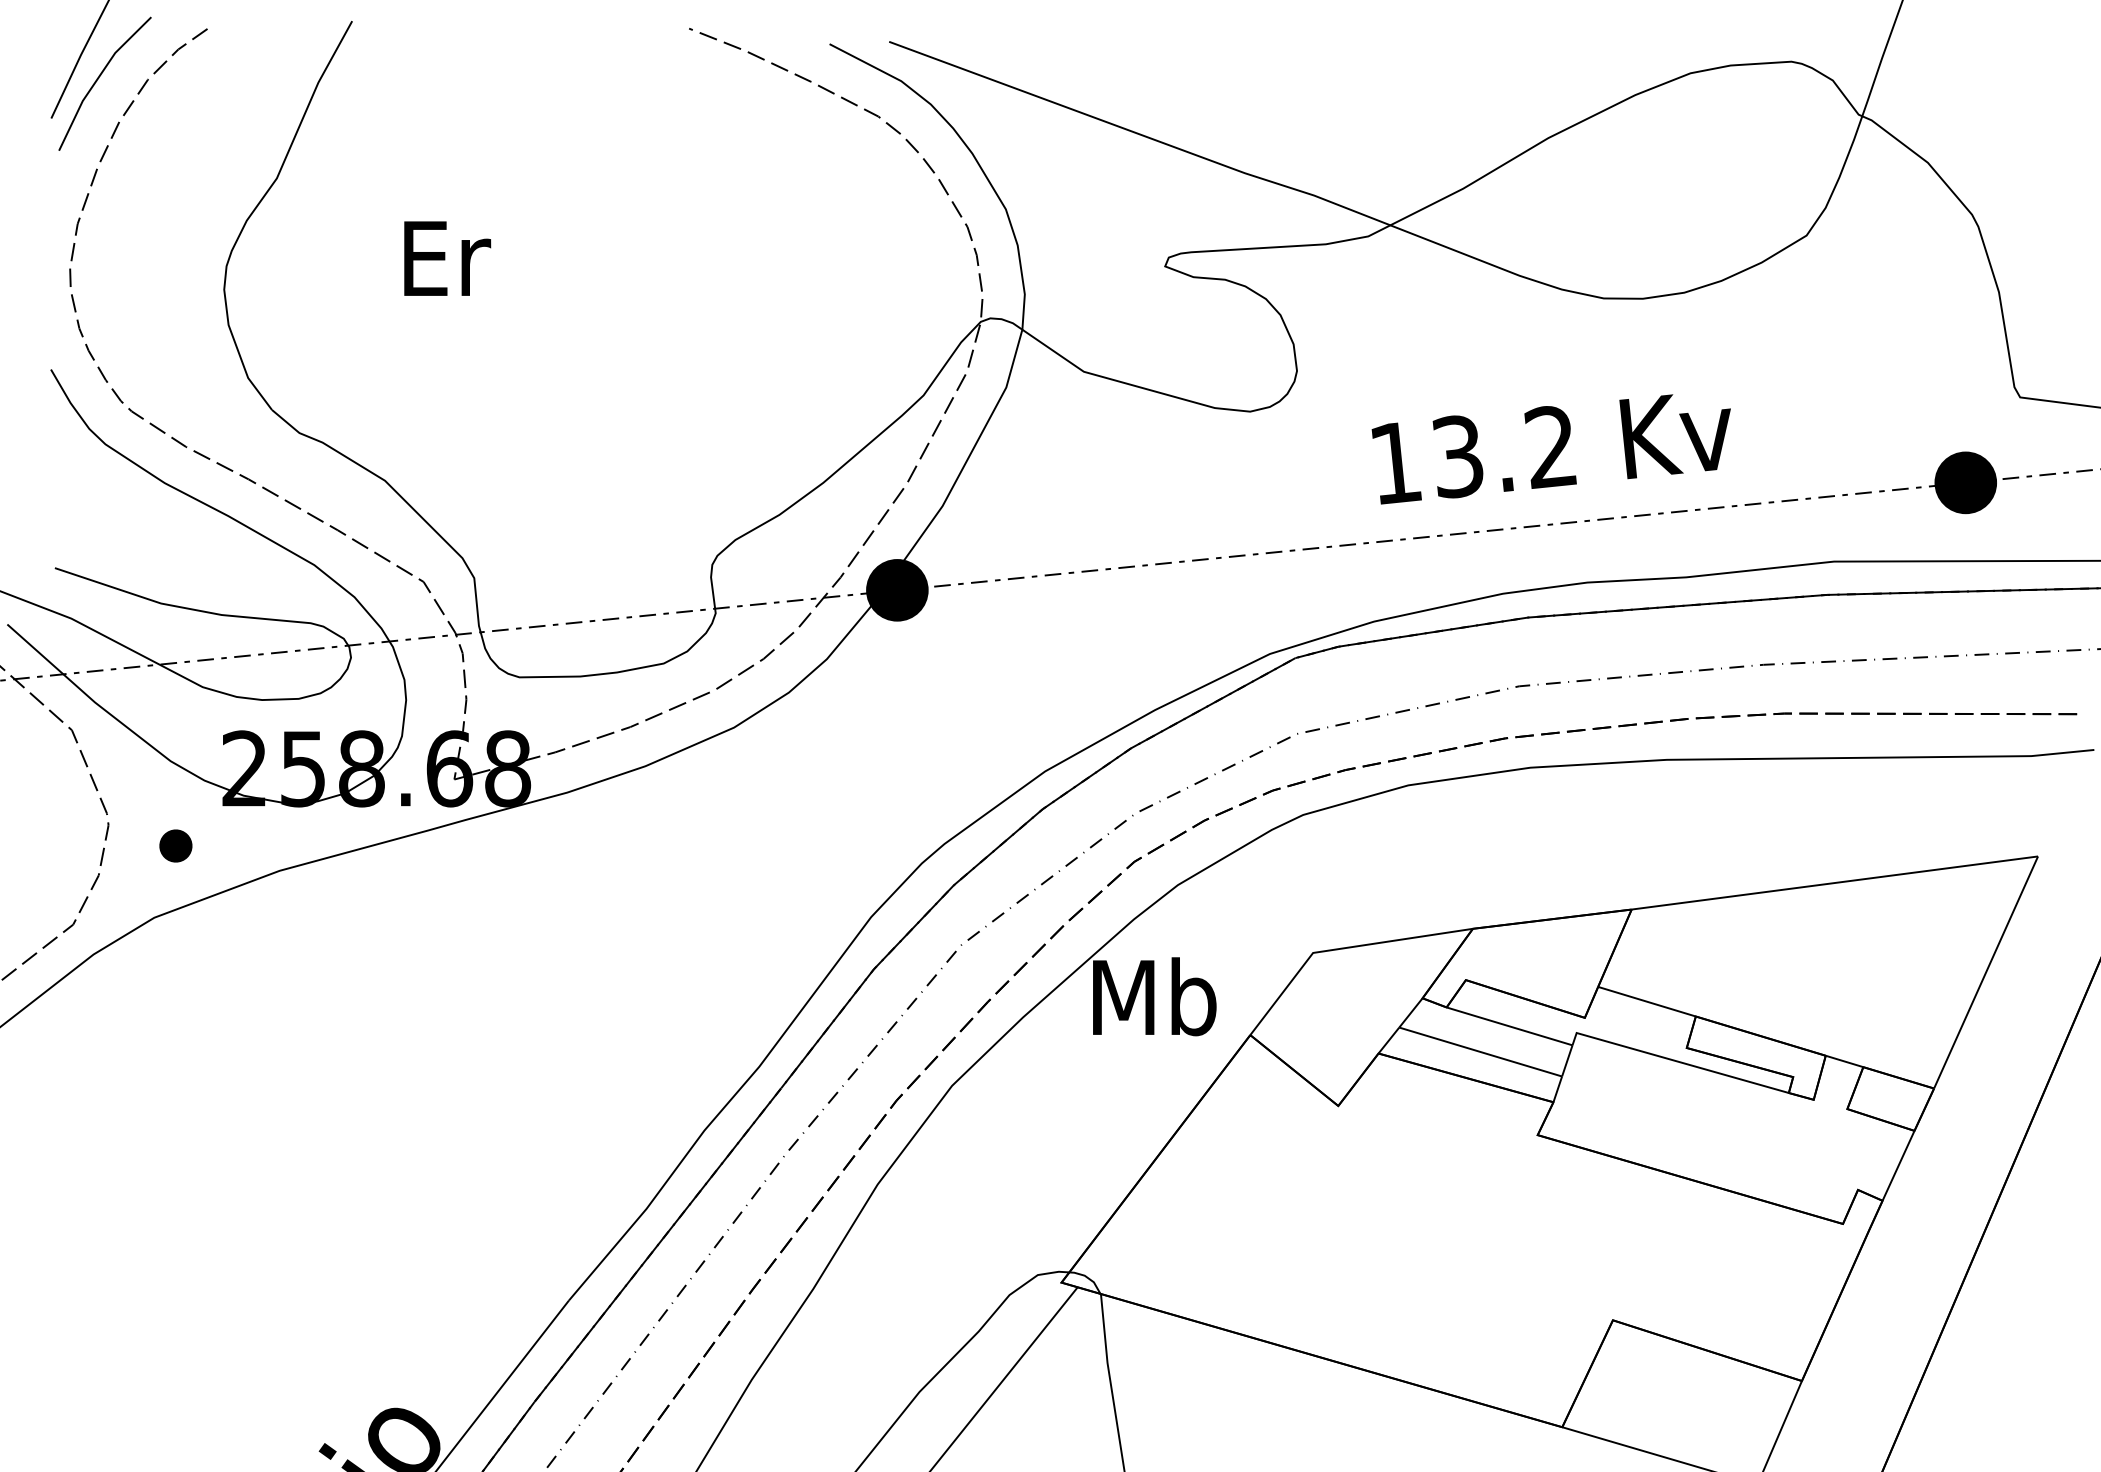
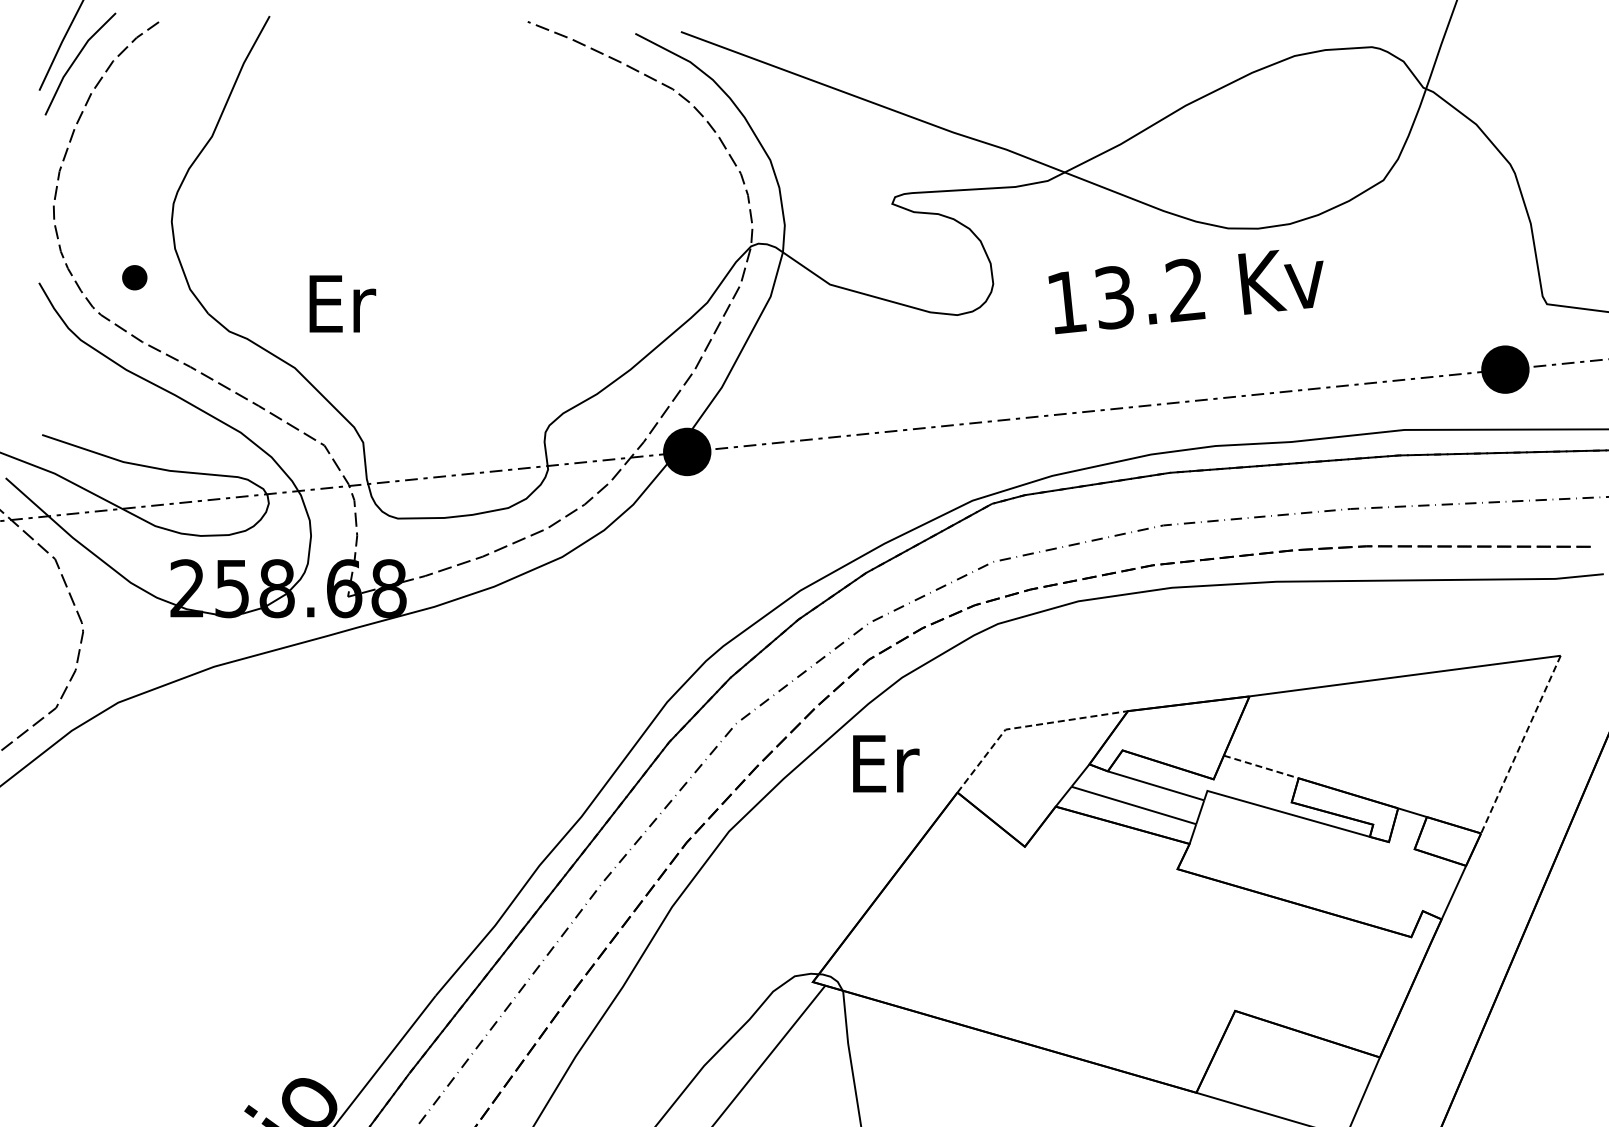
text: (447, 258) -> (342, 303), moved
text: (1550, 450) -> (1185, 292), moved
part: (175, 845) -> (134, 277), moved
line: (1341, 948) -> (1027, 726), solid -> dashed
line: (1985, 973) -> (1520, 745), solid -> dashed
text: (1154, 997) -> (884, 763), Mb -> Er
line: (1647, 1002) -> (1261, 767), solid -> dashed

